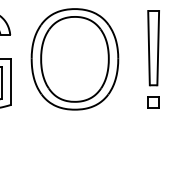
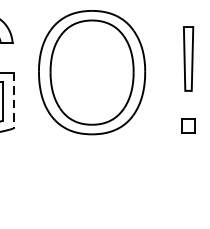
part: (153, 48) -> (188, 59), size x0.7
line: (10, 82) -> (12, 101), solid -> dashed

